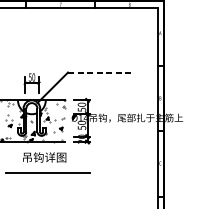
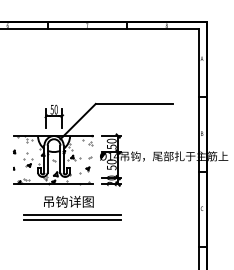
line: (101, 72) -> (134, 103), dashed -> solid
line: (47, 168) -> (72, 214), added

